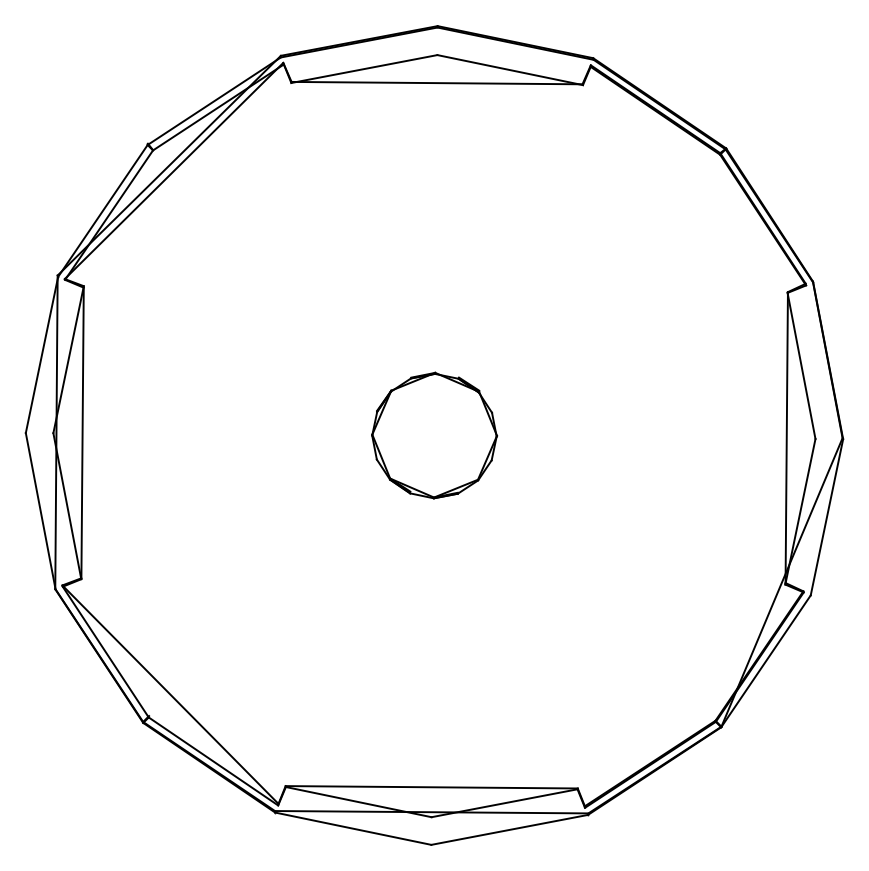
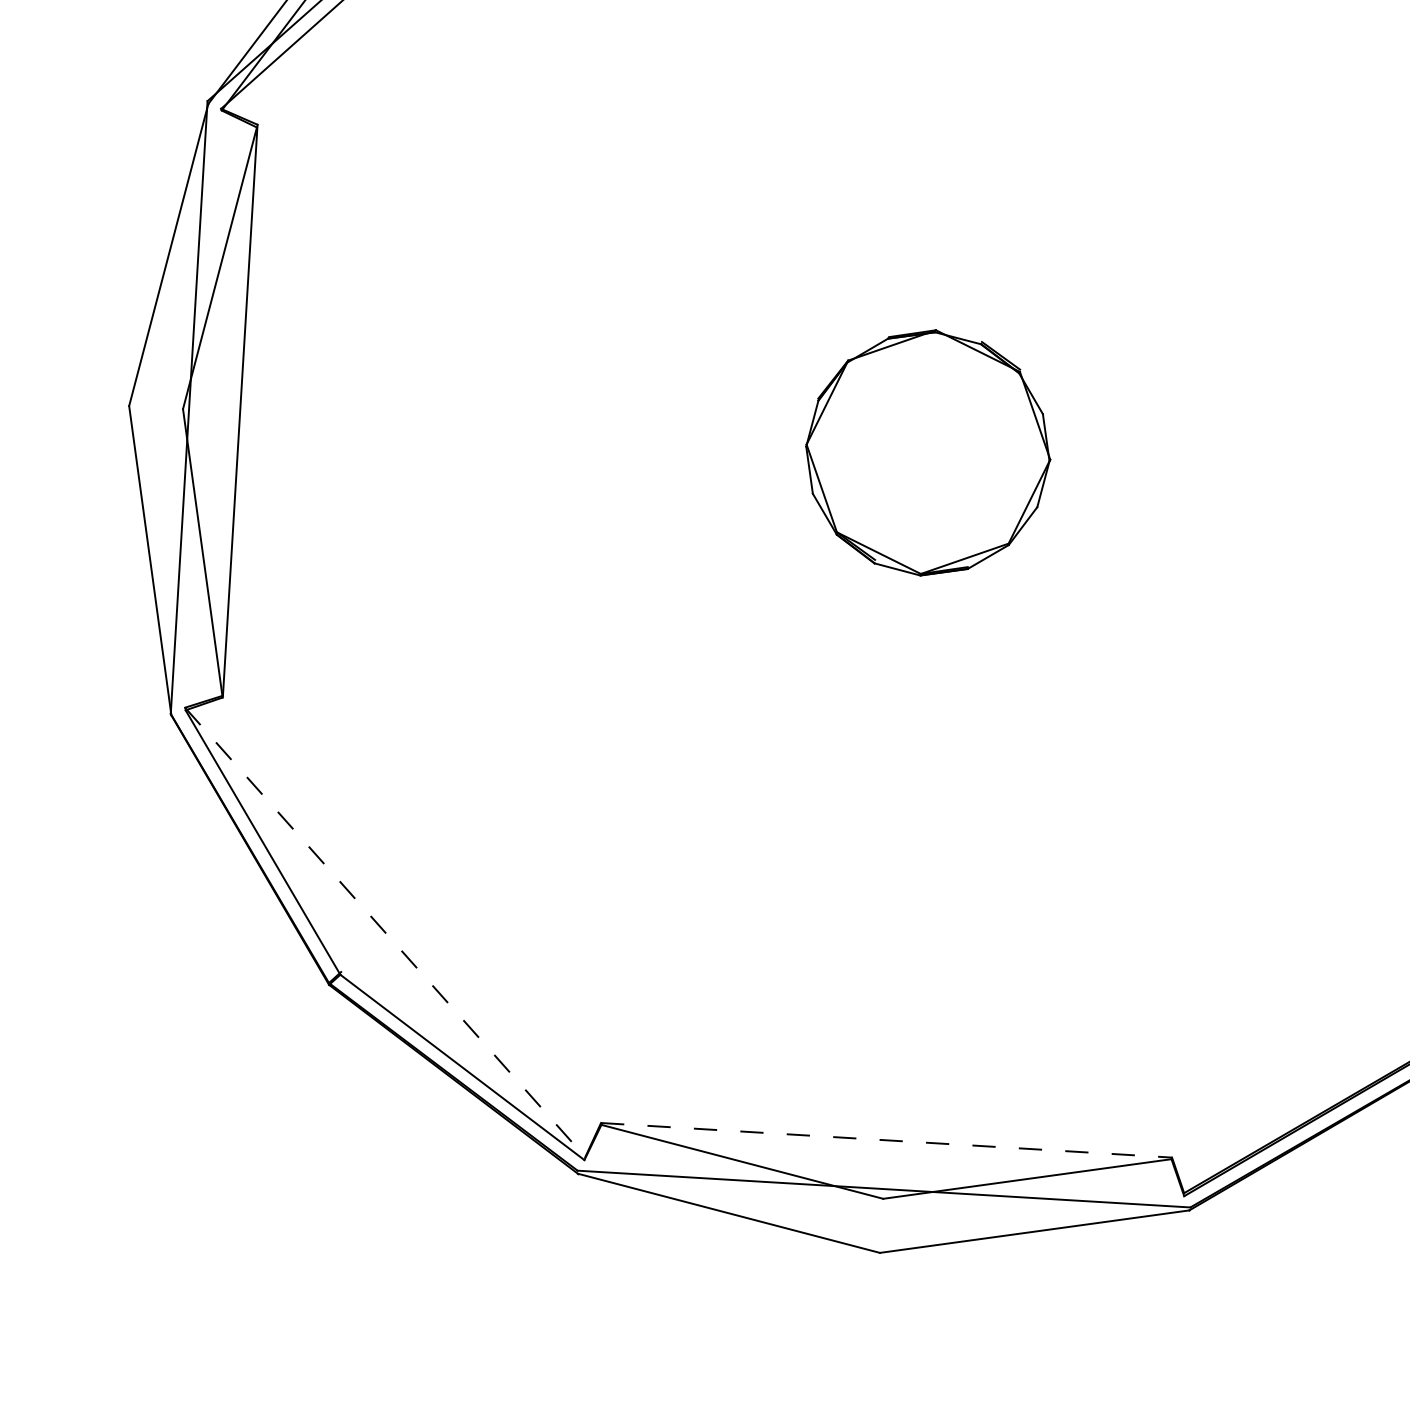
line: (170, 694) -> (385, 932), solid -> dashed
line: (432, 787) -> (888, 1140), solid -> dashed

